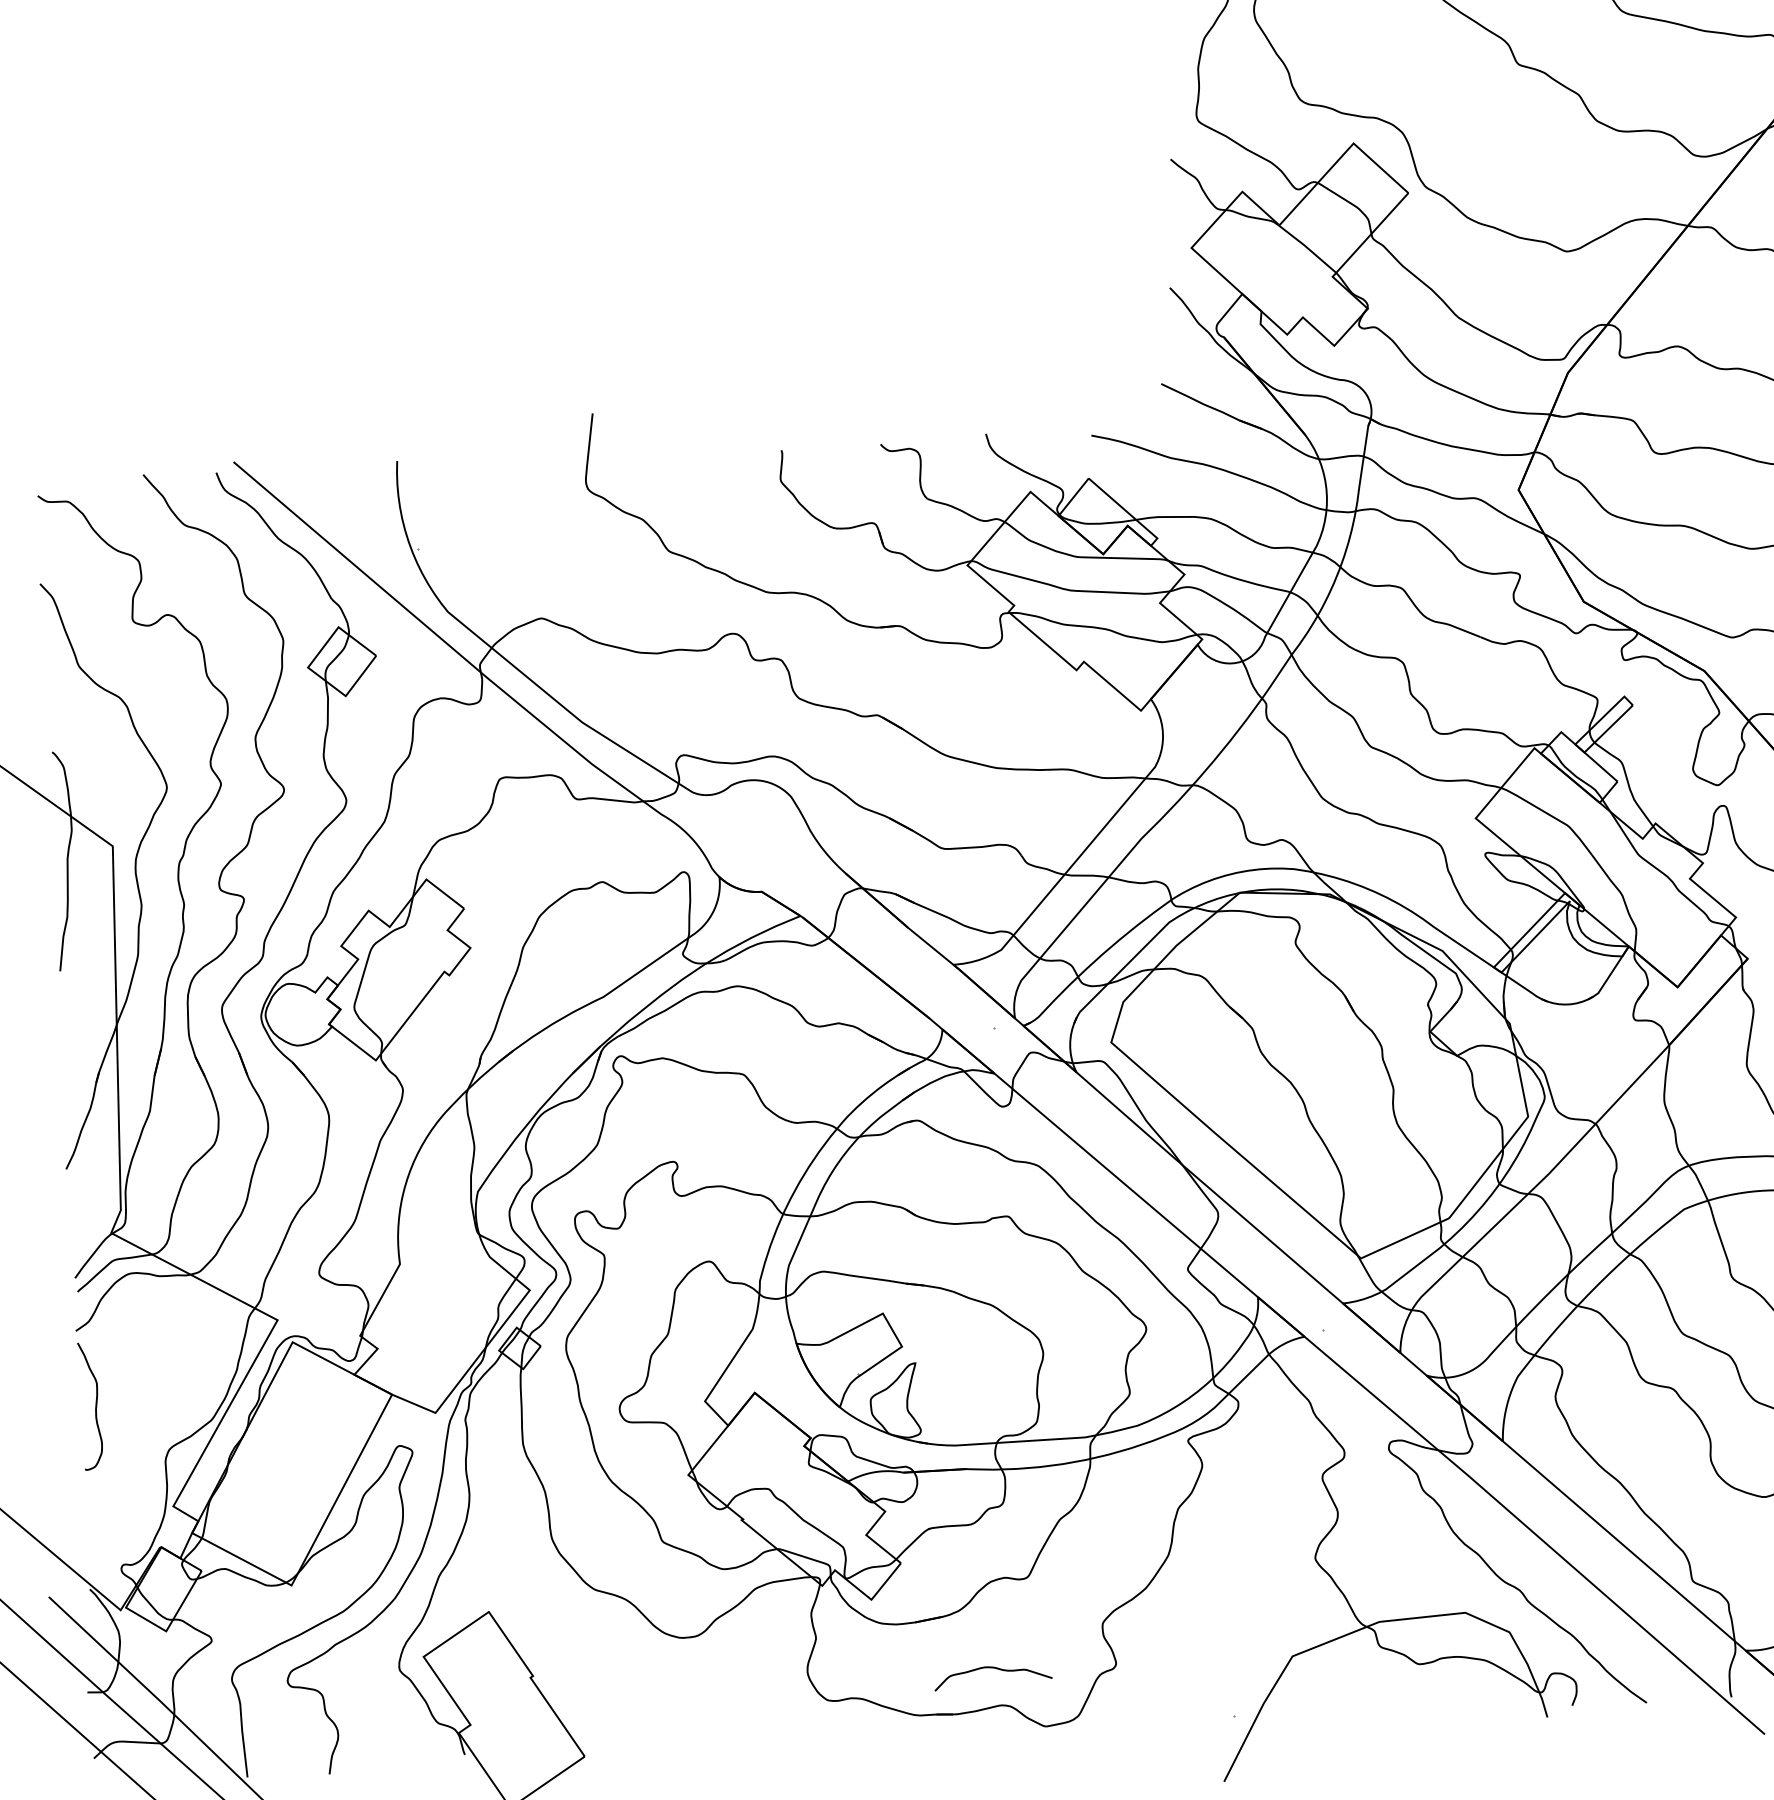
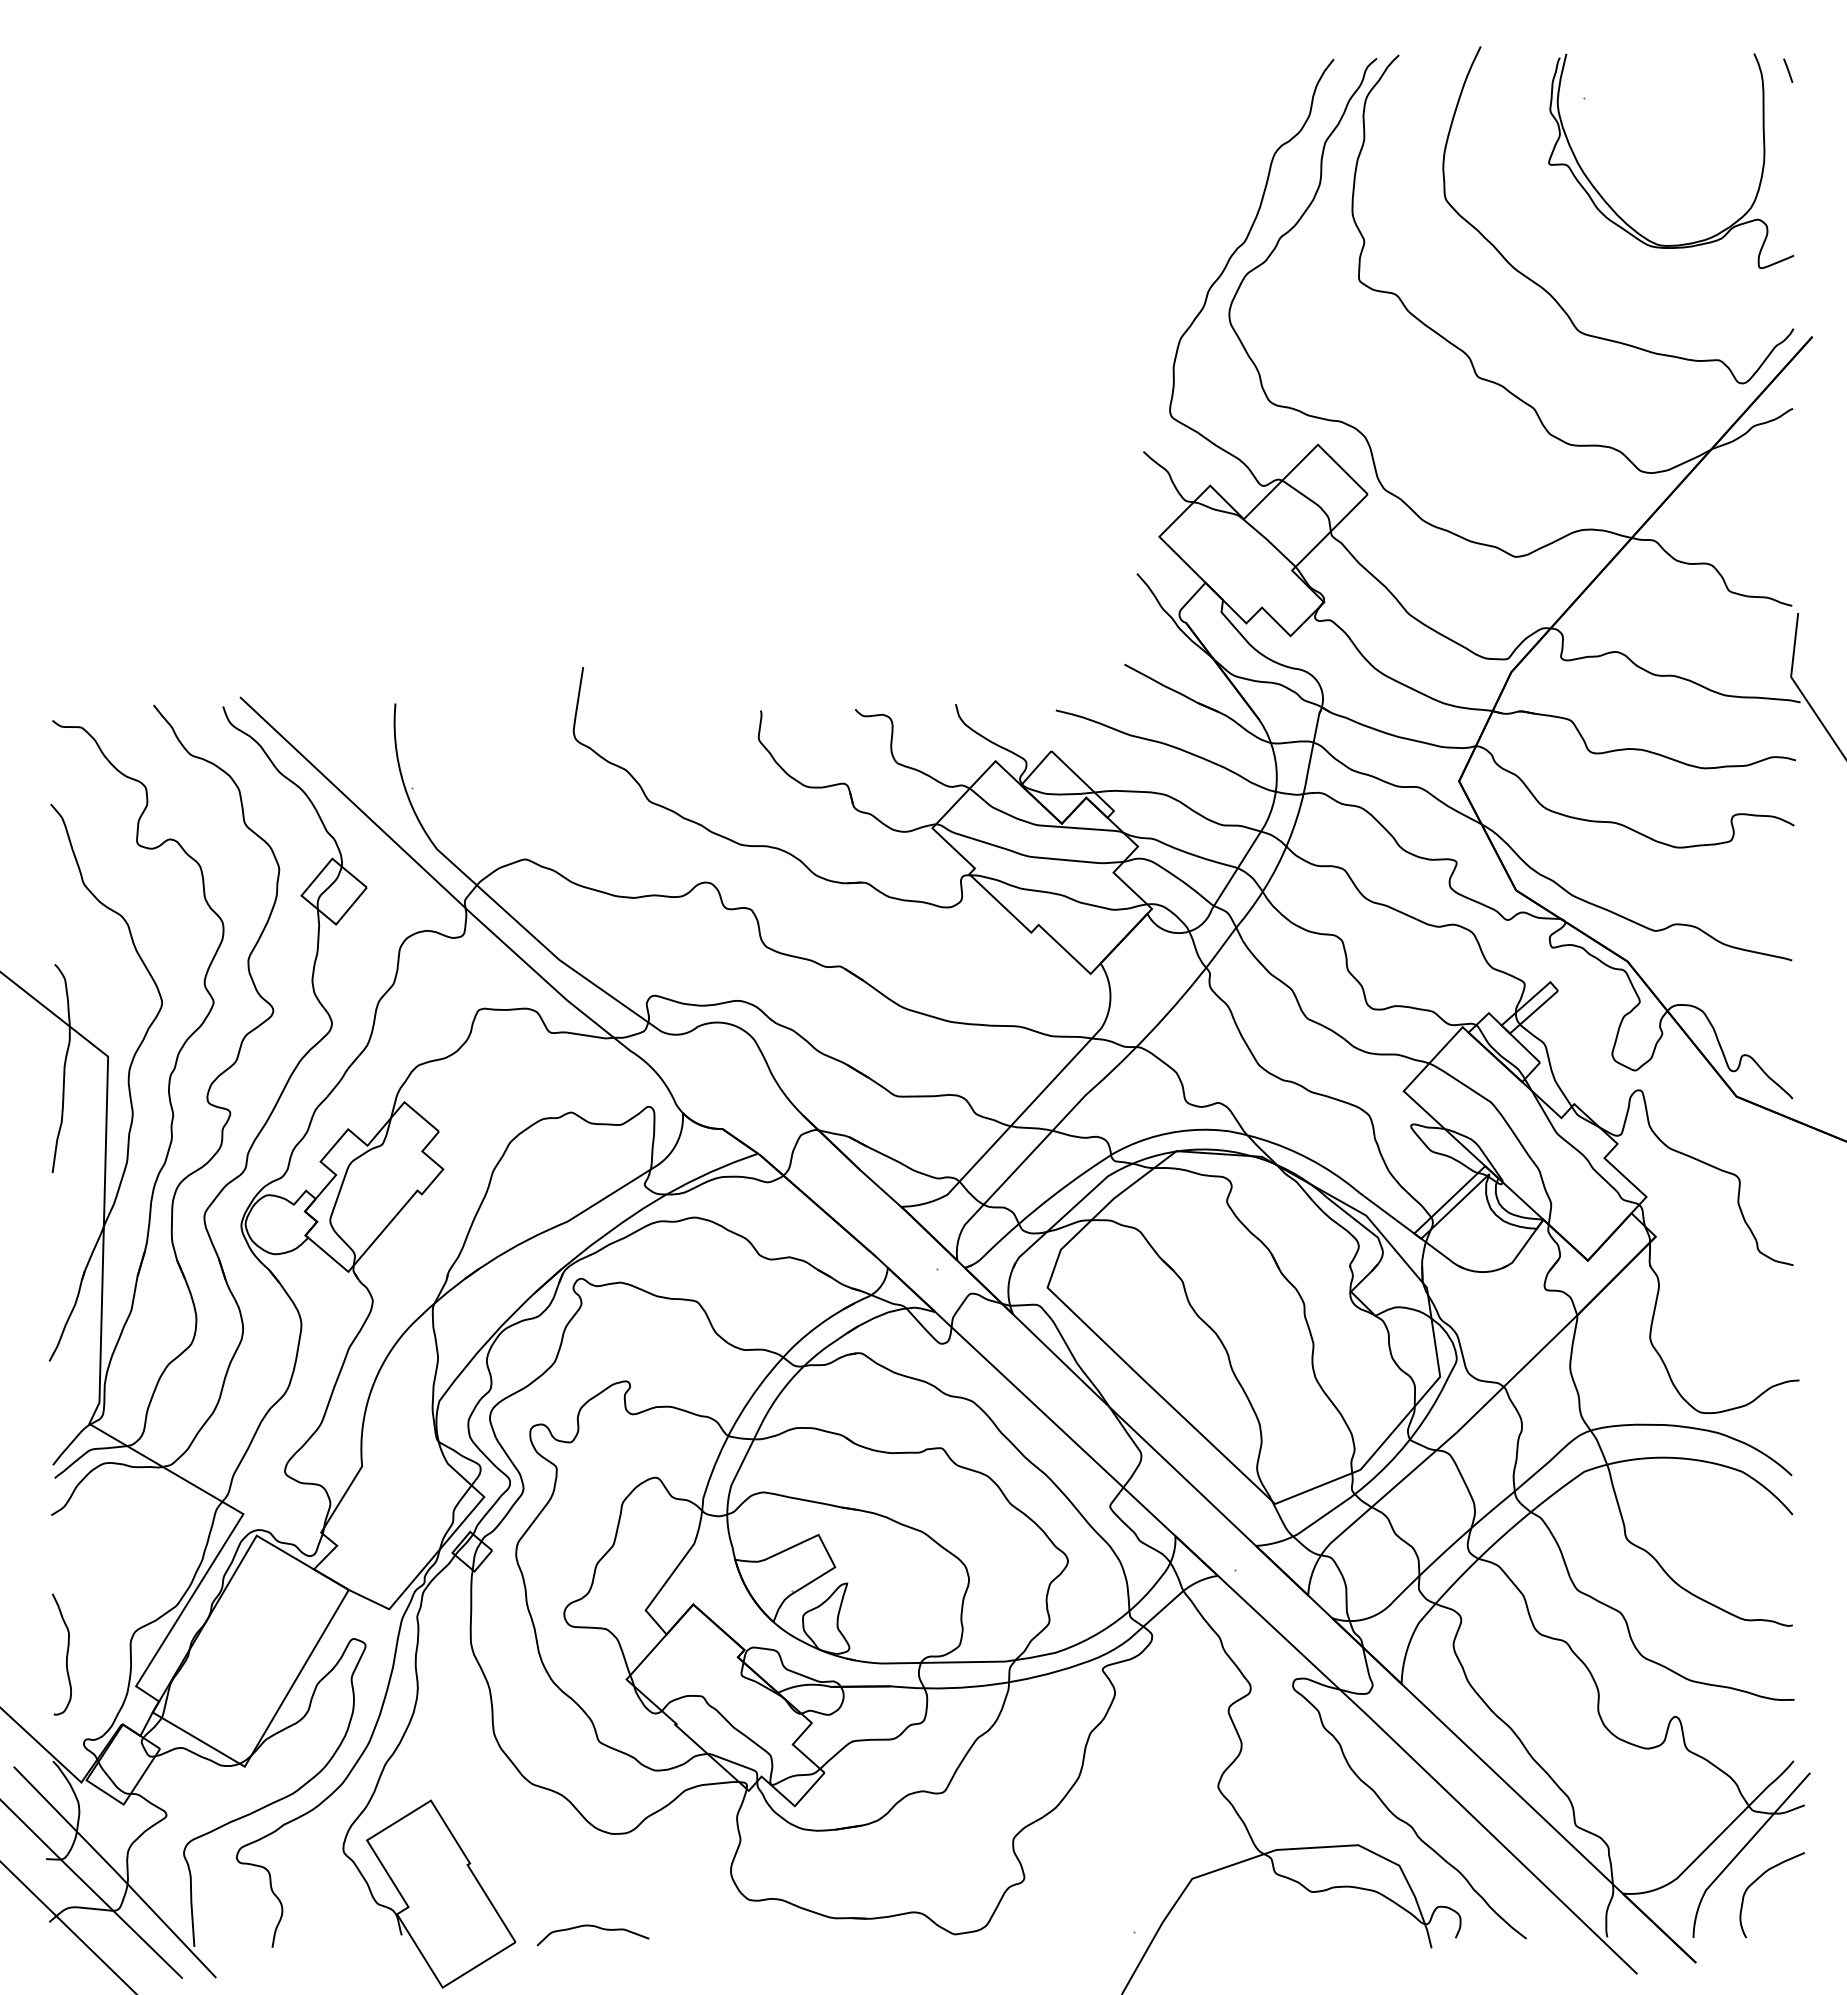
curve: (95, 1406) -> (66, 1654), moved
curve: (994, 1669) -> (594, 1927), moved

